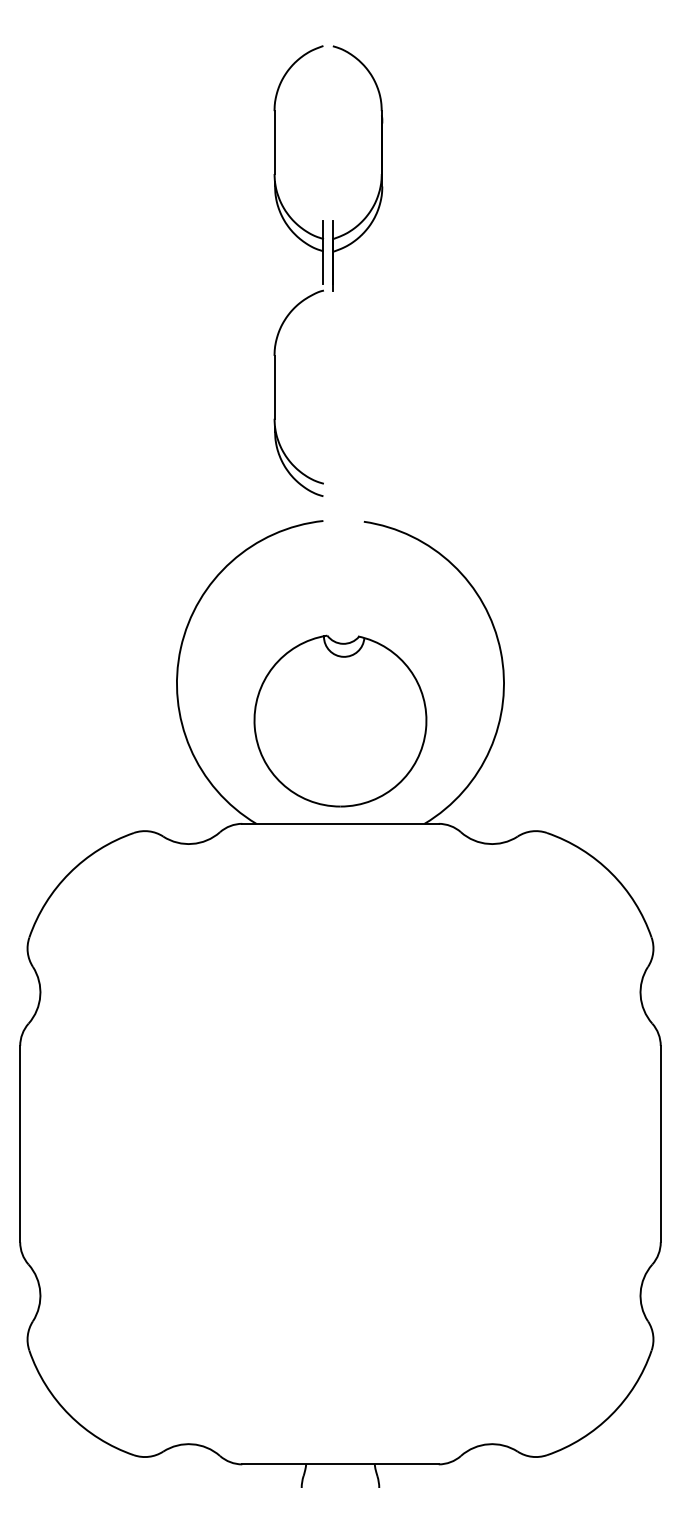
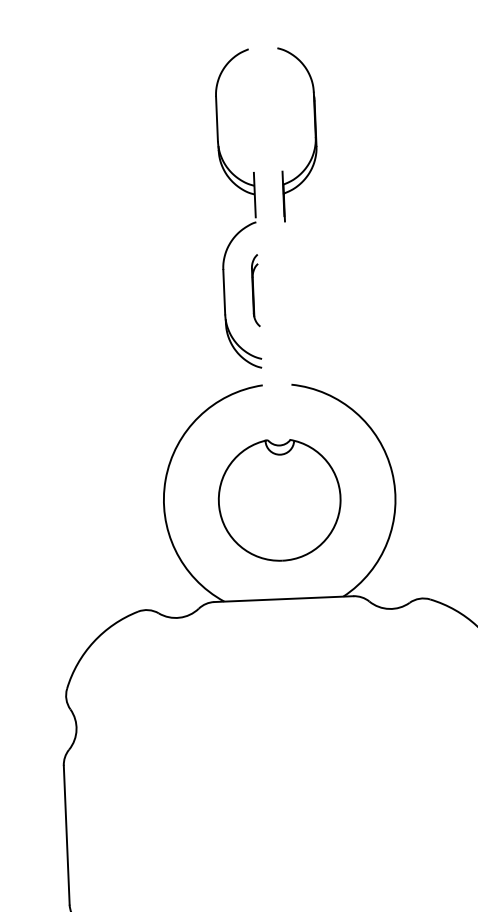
part: (380, 174) -> (314, 137), moved
part: (319, 386) -> (256, 290), added
part: (340, 720) -> (279, 499), moved

